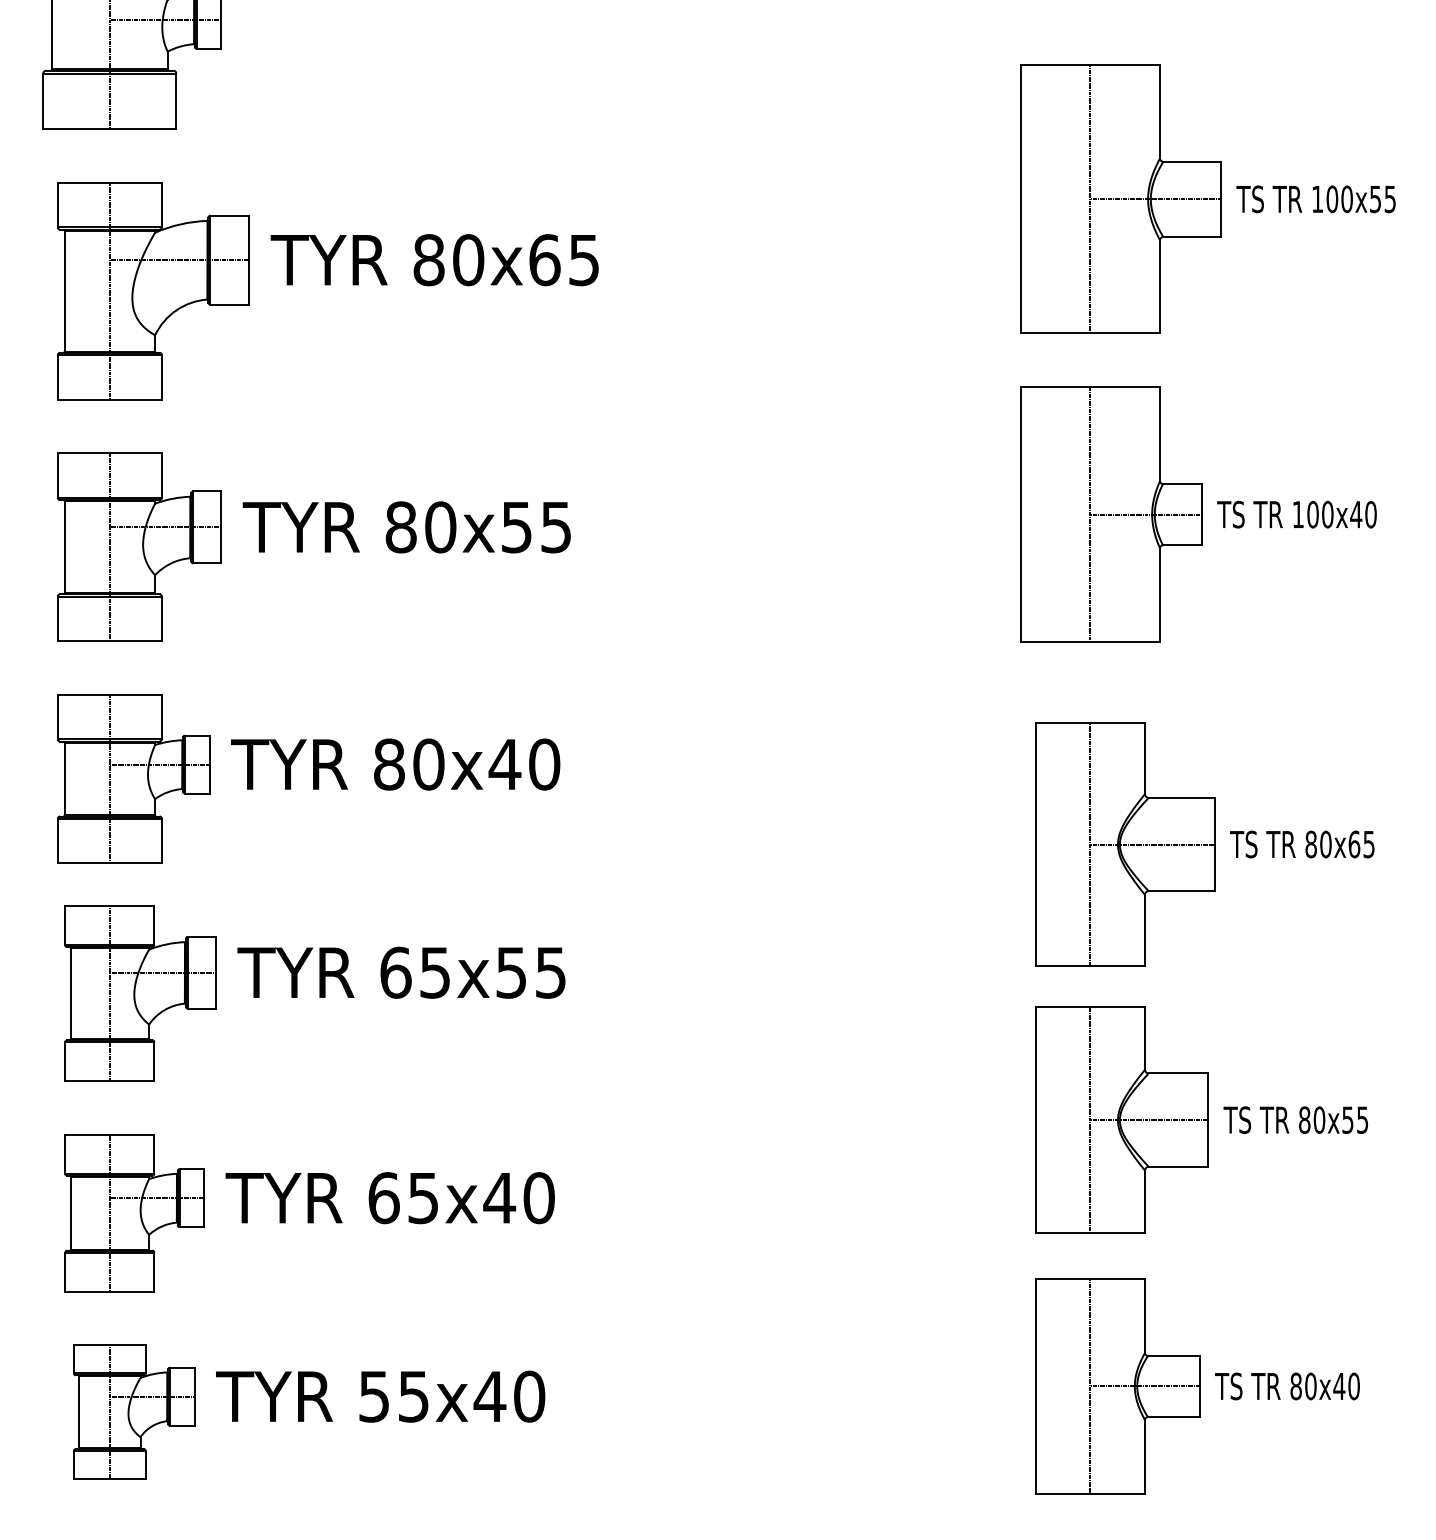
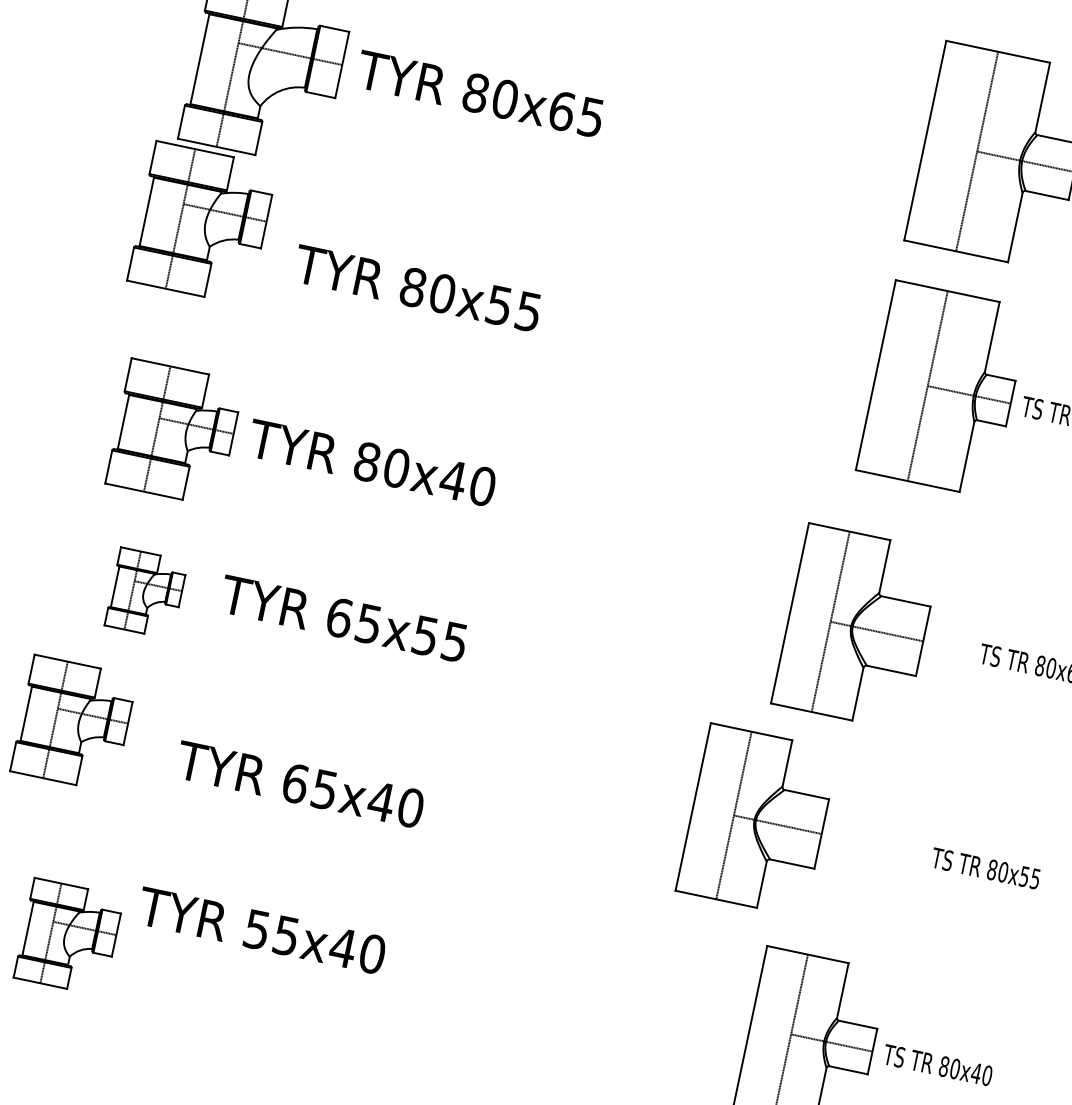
part: (139, 546) -> (202, 223), moved
part: (1125, 844) -> (856, 627), moved
part: (140, 993) -> (146, 593), size x0.6
part: (1121, 1119) -> (757, 819), moved
part: (134, 1213) -> (73, 724), moved
part: (134, 1411) -> (69, 936), moved

